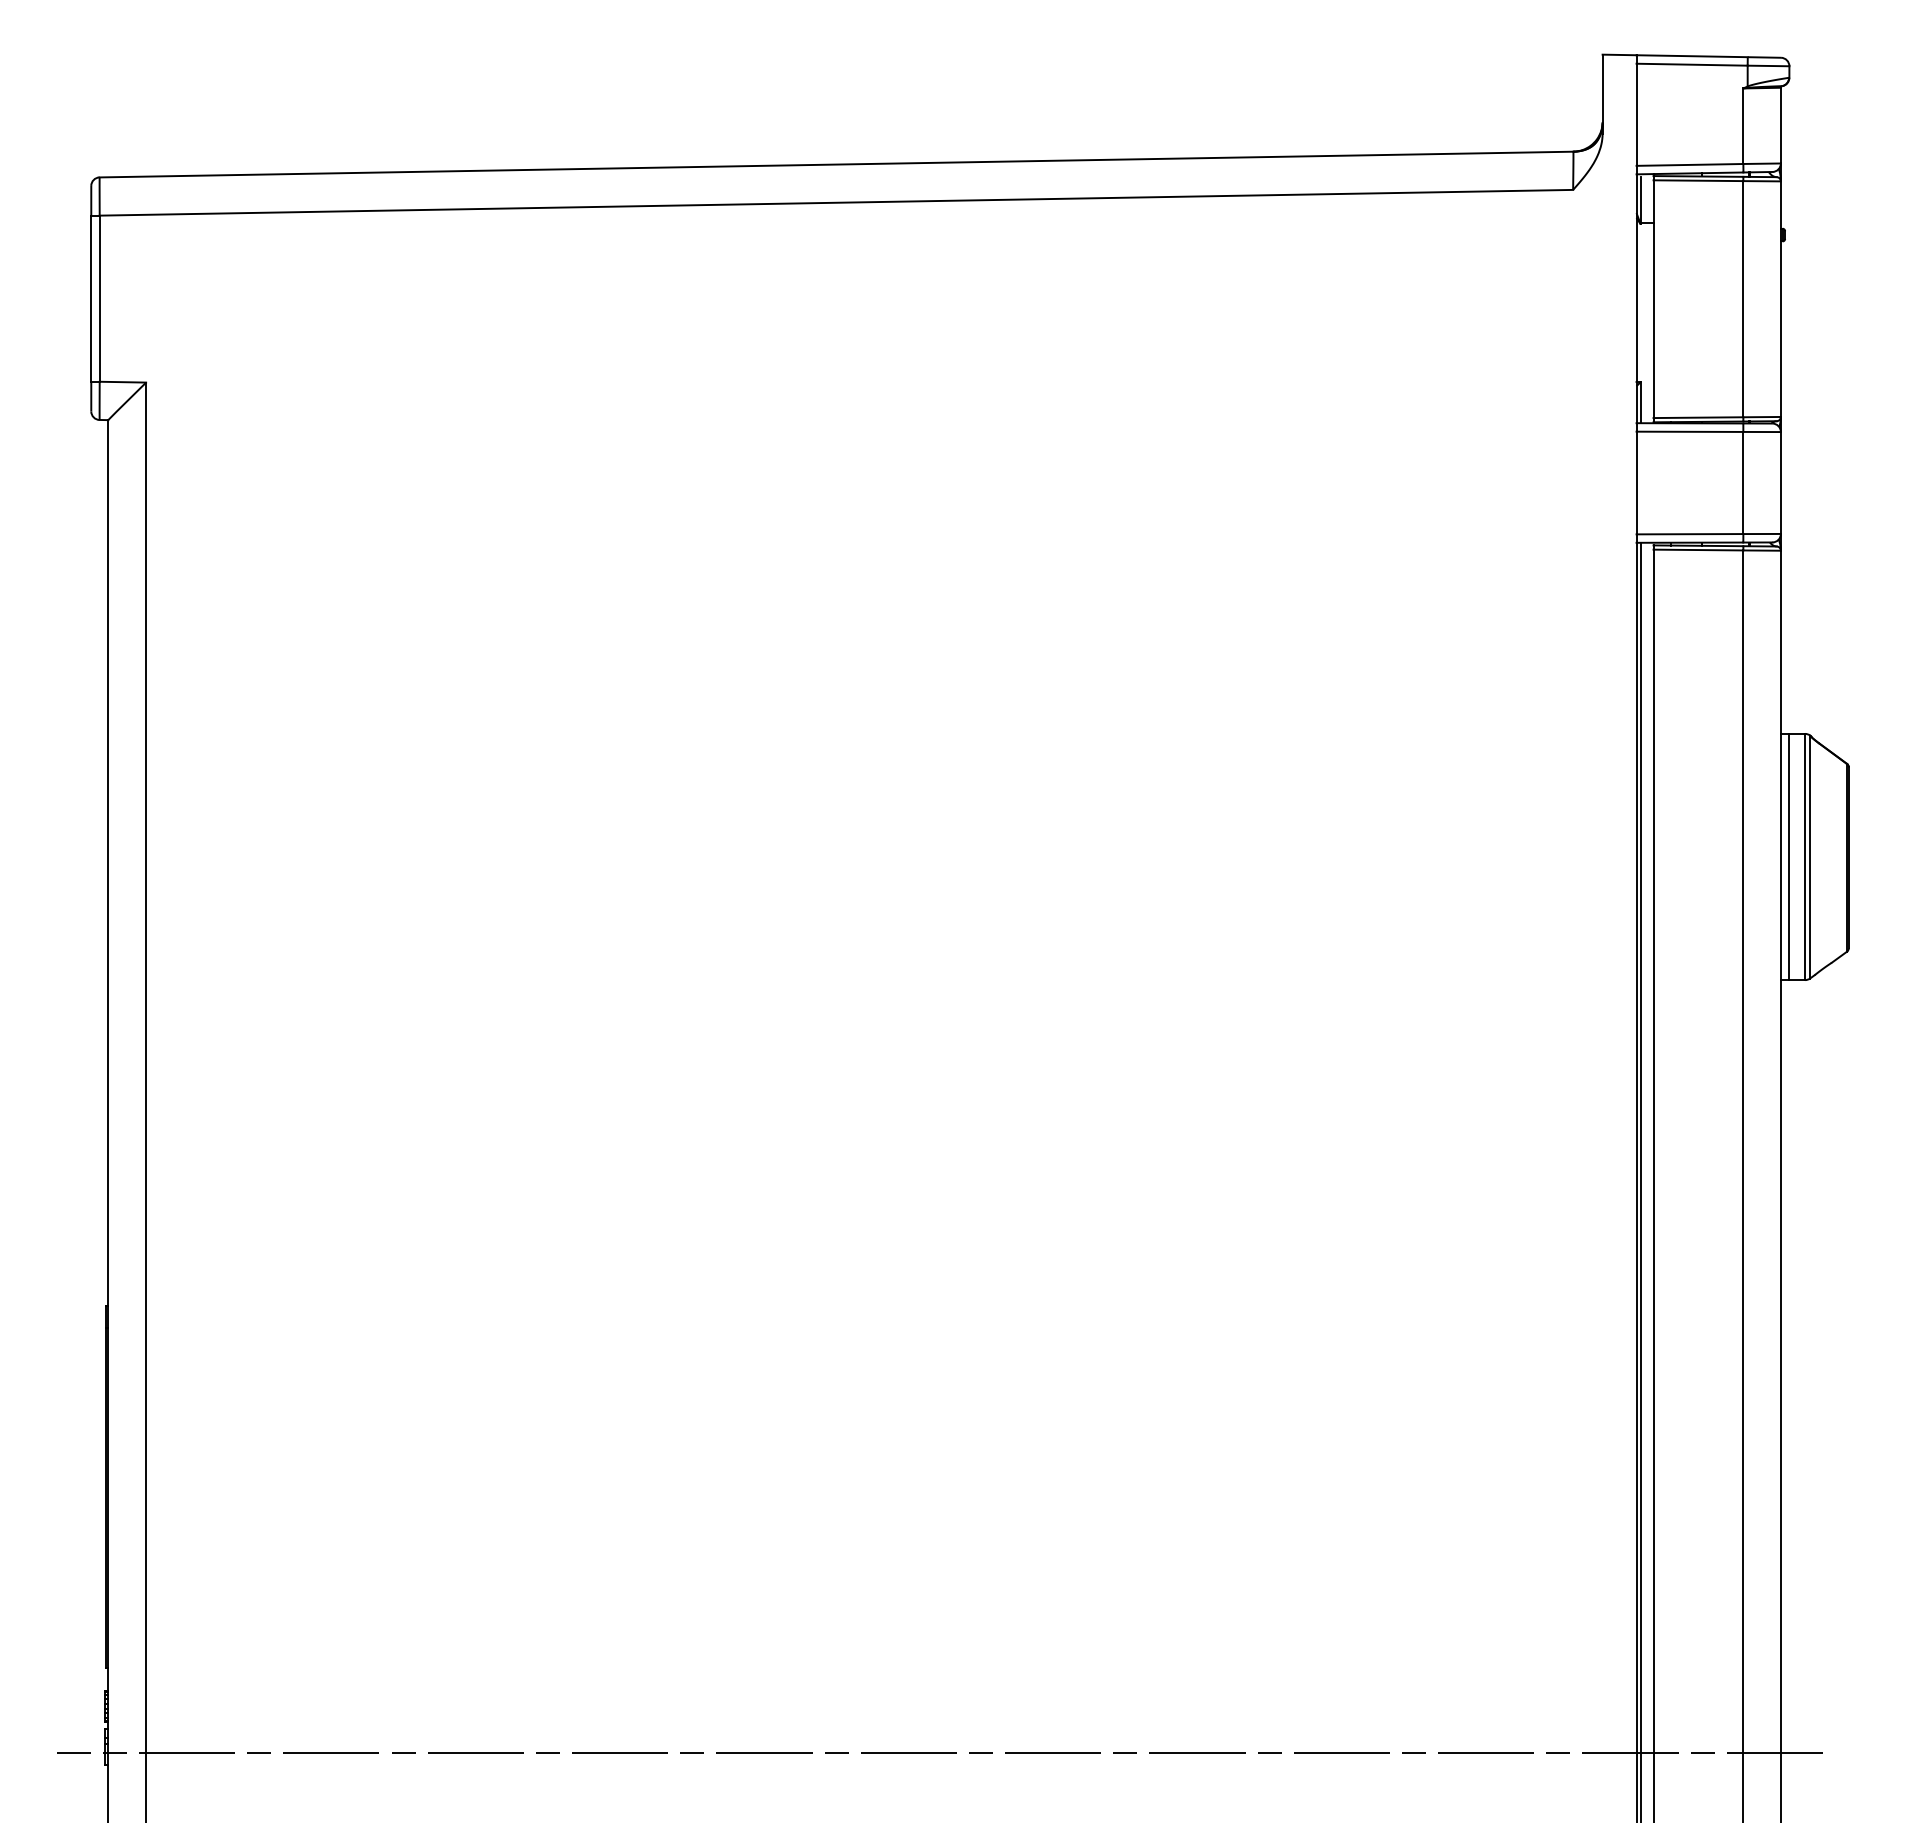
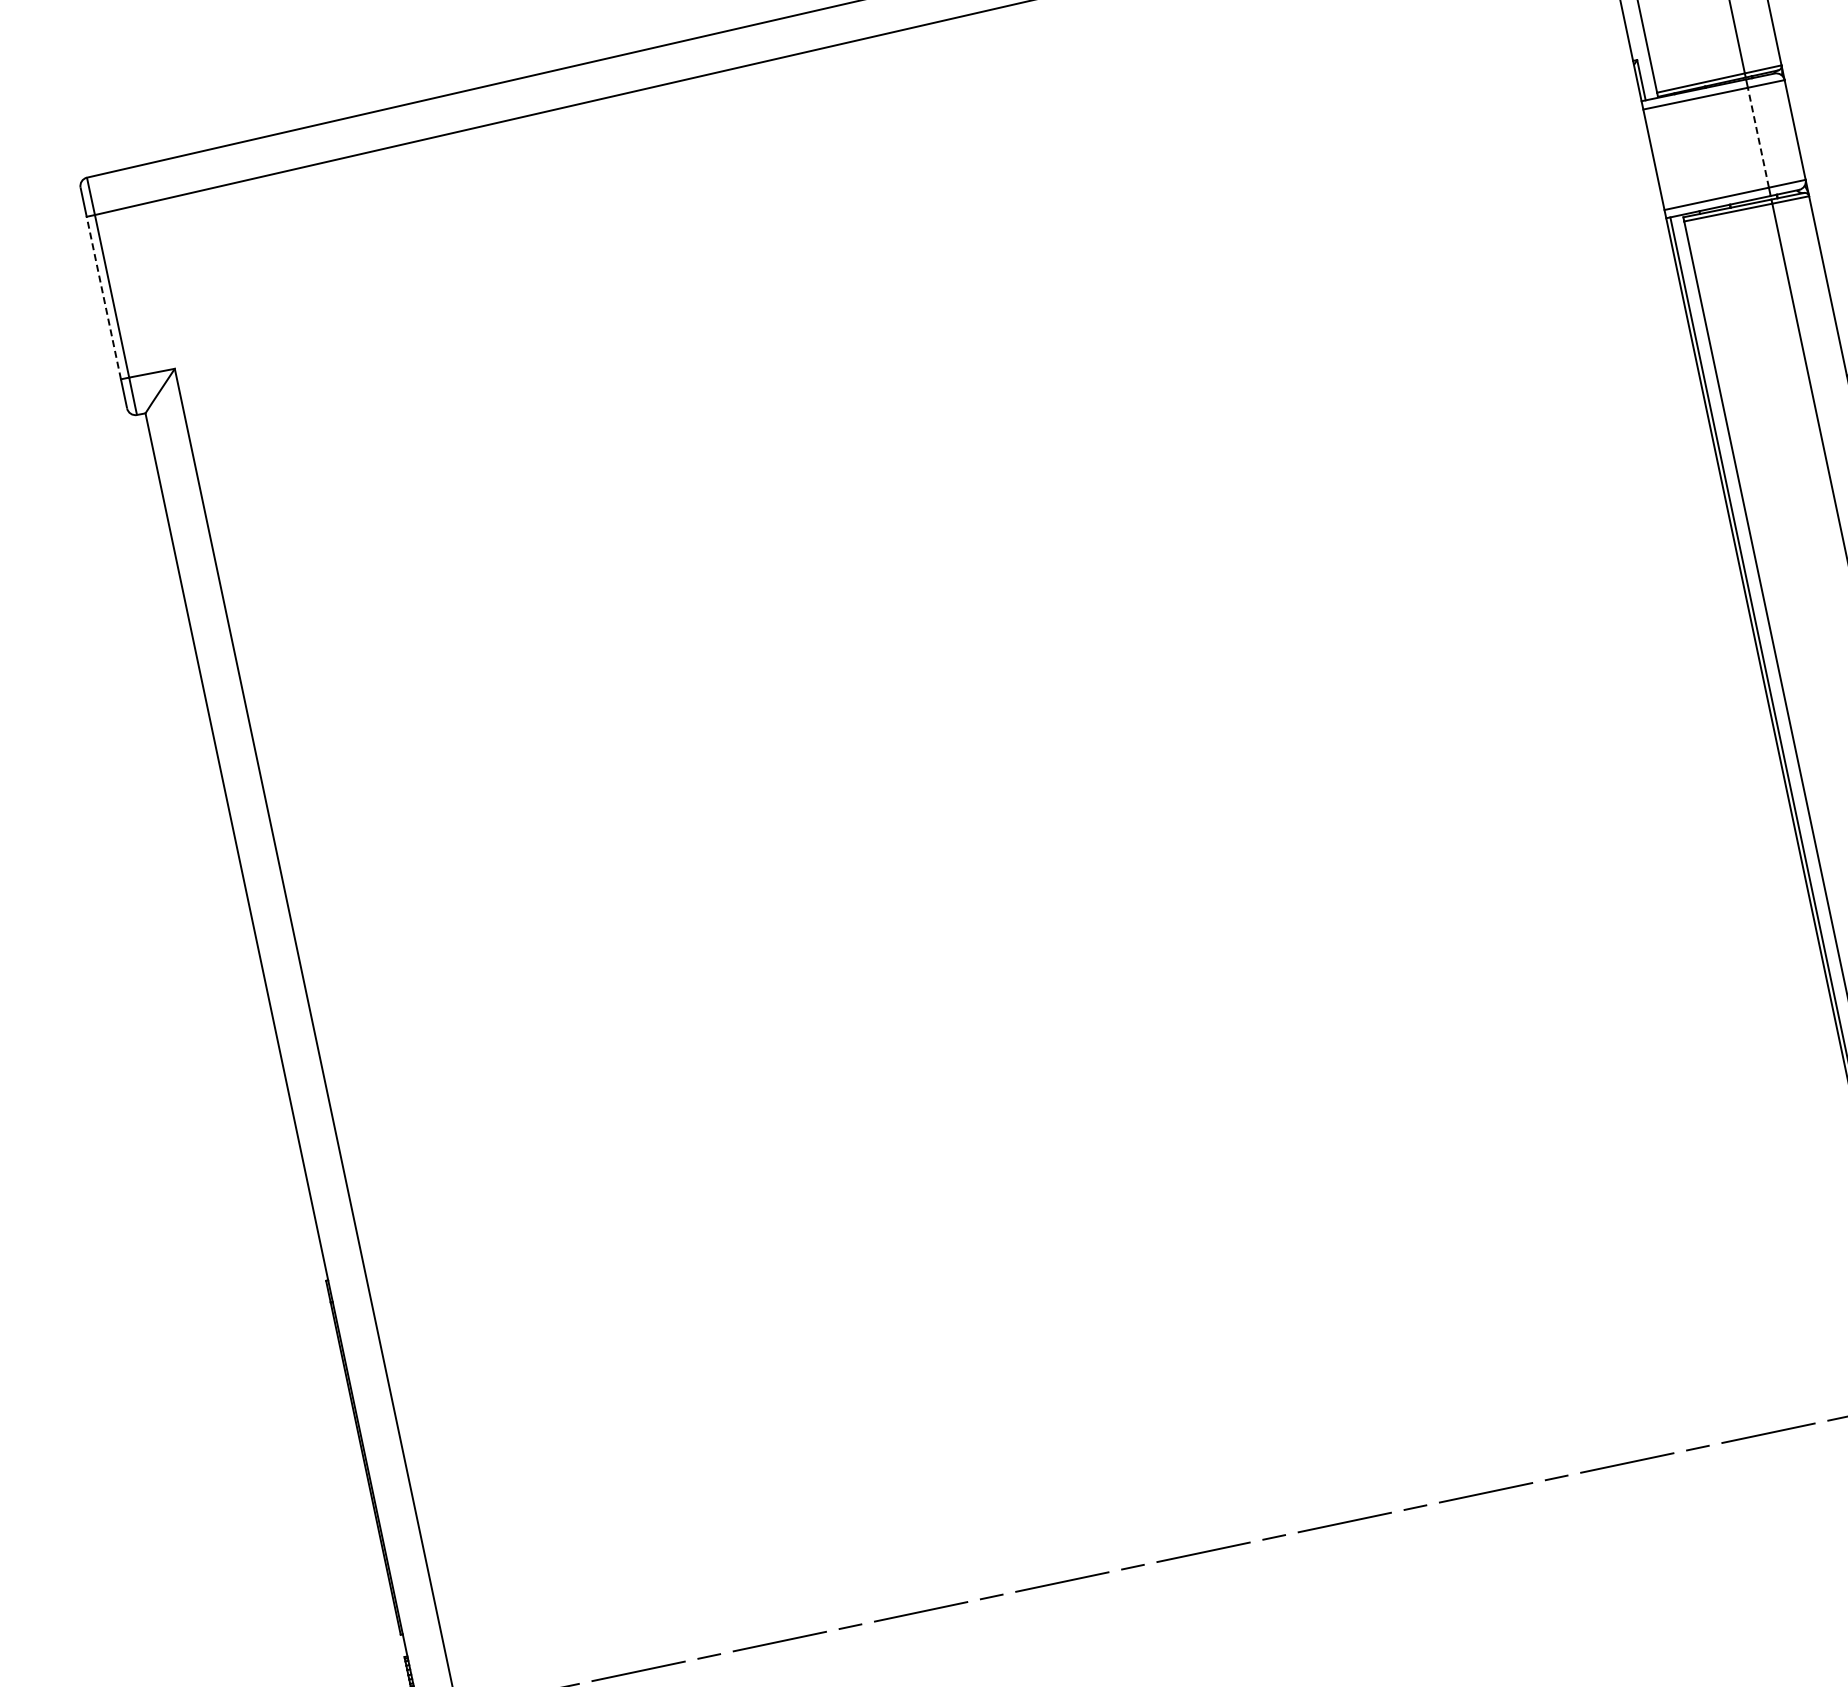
line: (91, 298) -> (104, 297), solid -> dashed
line: (1743, 482) -> (1758, 137), solid -> dashed

